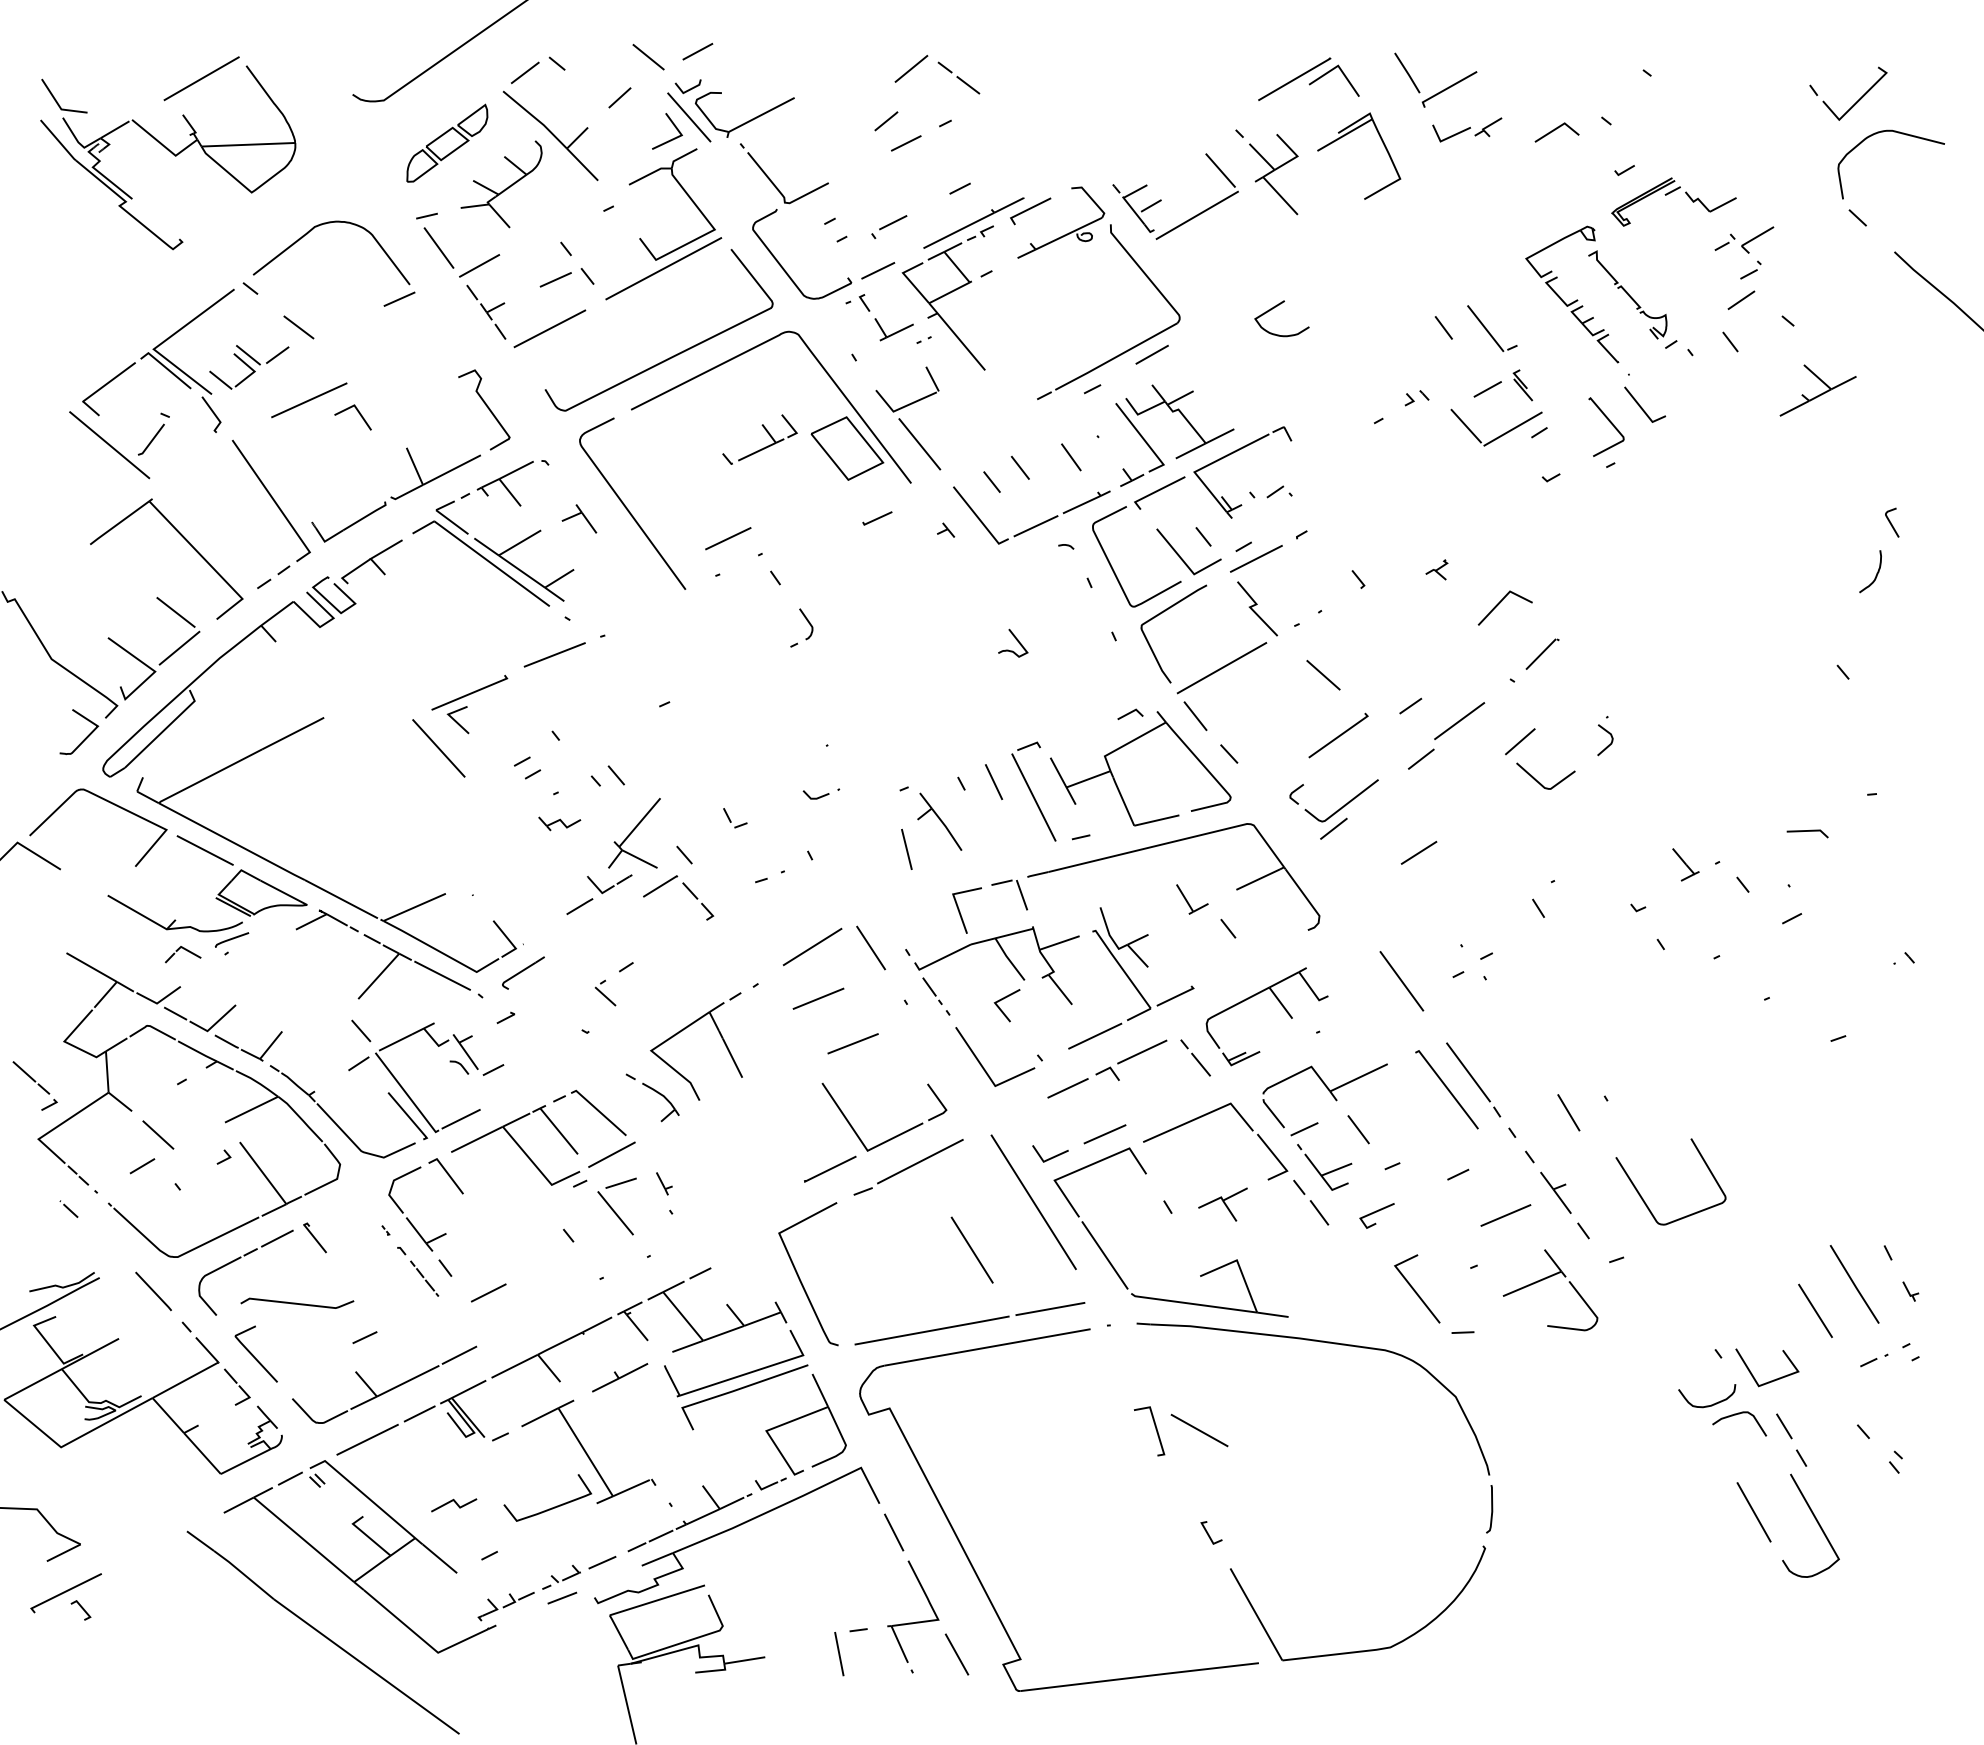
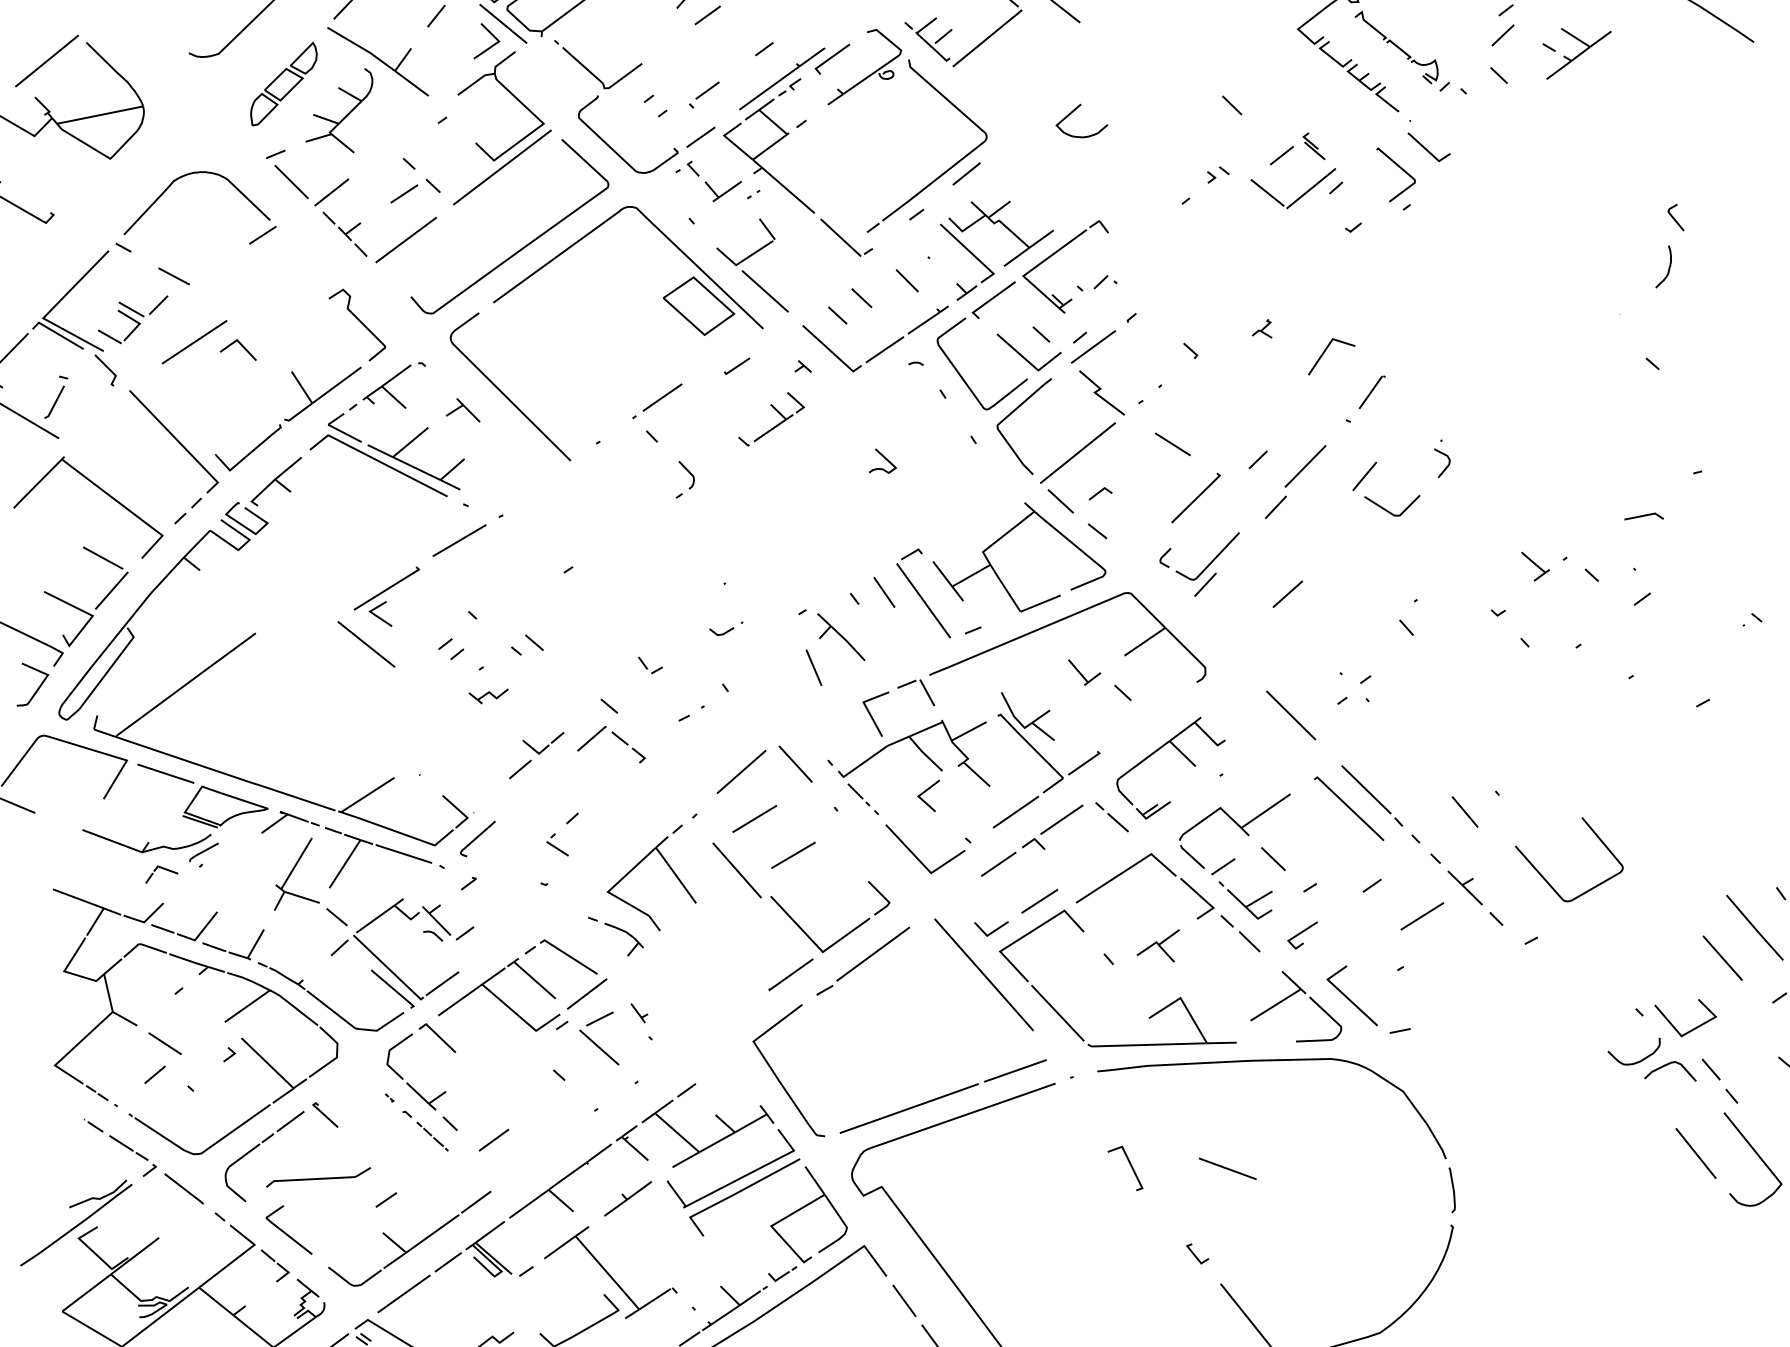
part: (1492, 328) -> (847, 236), moved
part: (1817, 390) -> (1577, 50), moved
part: (763, 447) -> (775, 425), moved
line: (728, 538) -> (662, 397), moved
line: (1130, 713) -> (1100, 492), moved
part: (634, 833) -> (293, 874), moved
part: (34, 1085) -> (132, 1154), moved
line: (971, 1249) -> (736, 870), moved
part: (1545, 1279) -> (1287, 998), moved
line: (1199, 1430) -> (1227, 1168), moved

